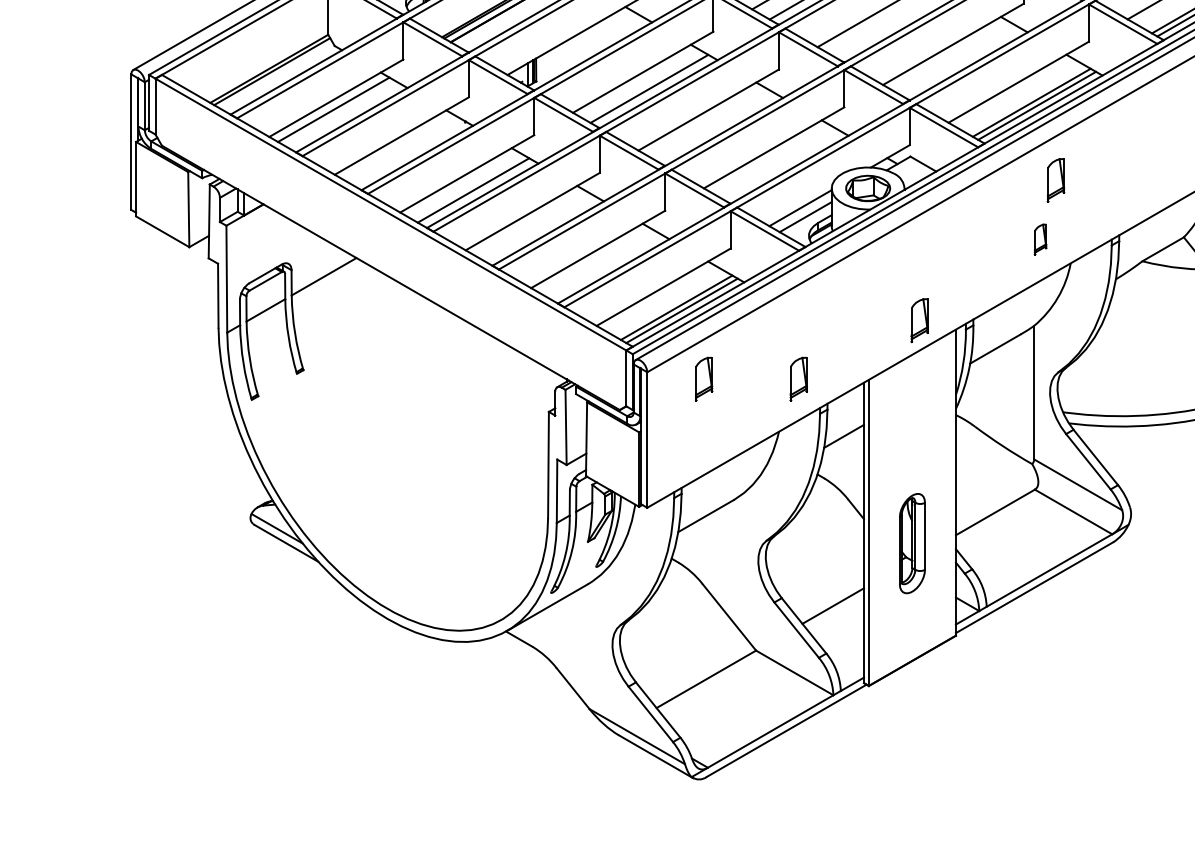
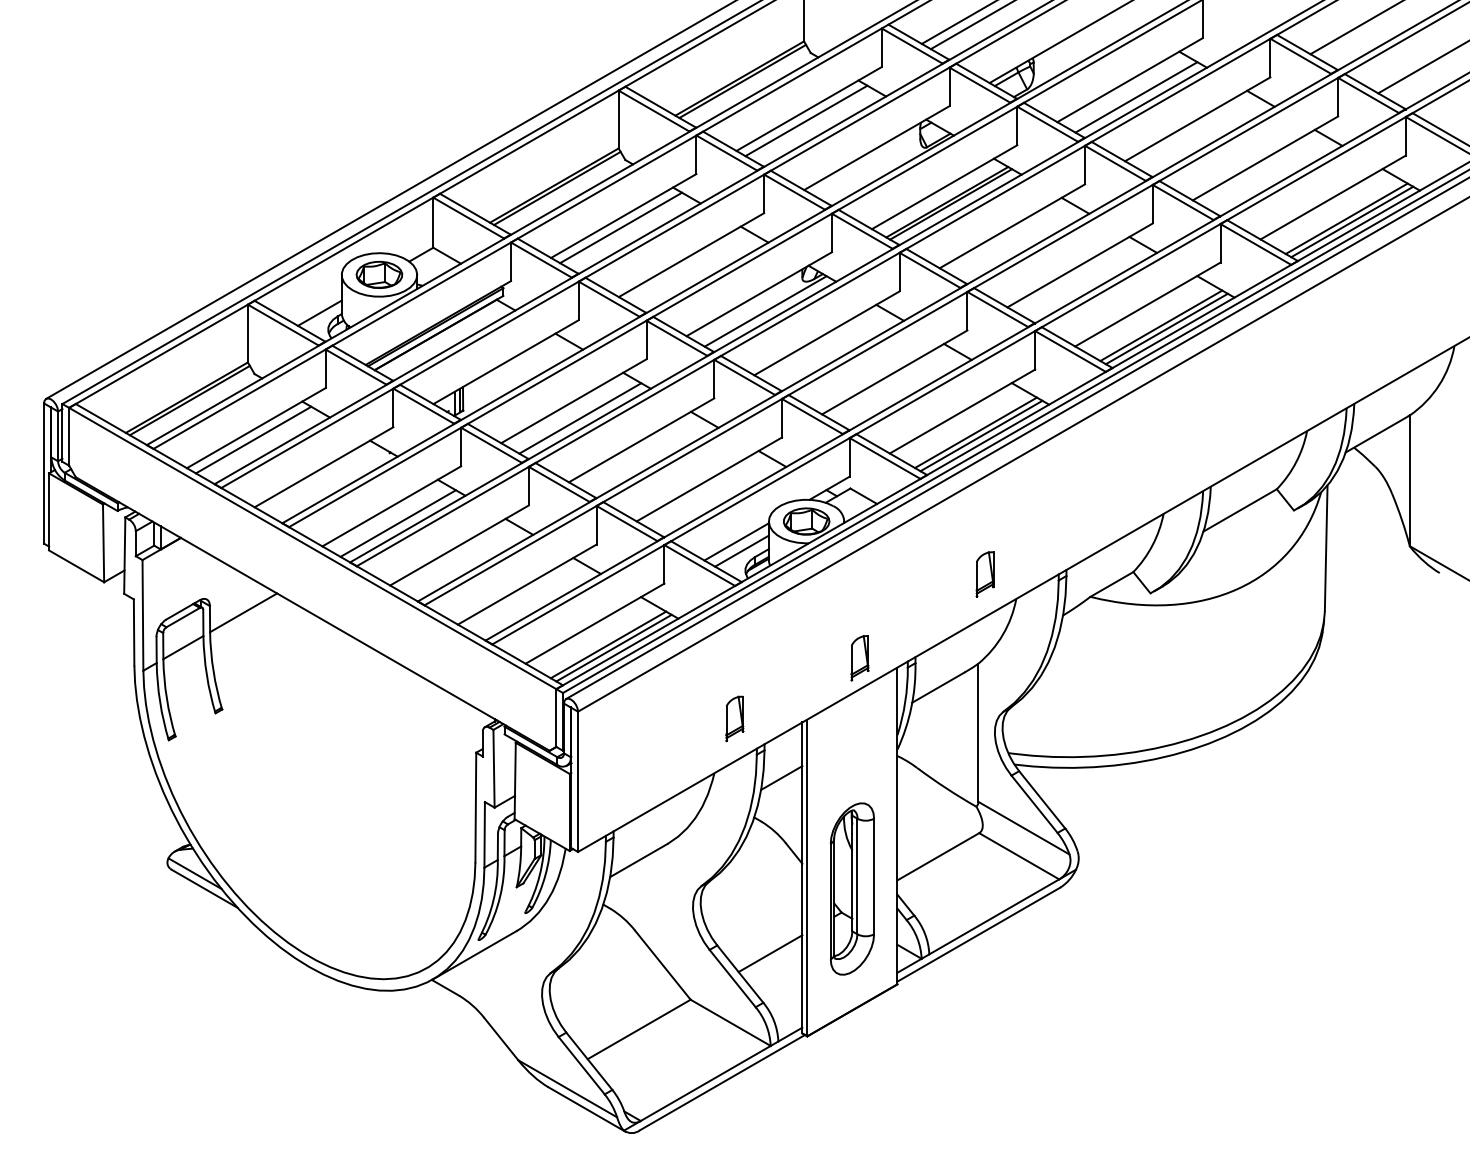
part: (1055, 180) -> (1000, 513), removed
part: (1040, 239) -> (984, 574), size x1.43
part: (703, 378) -> (636, 718), removed
part: (912, 543) -> (852, 888), size x1.67

